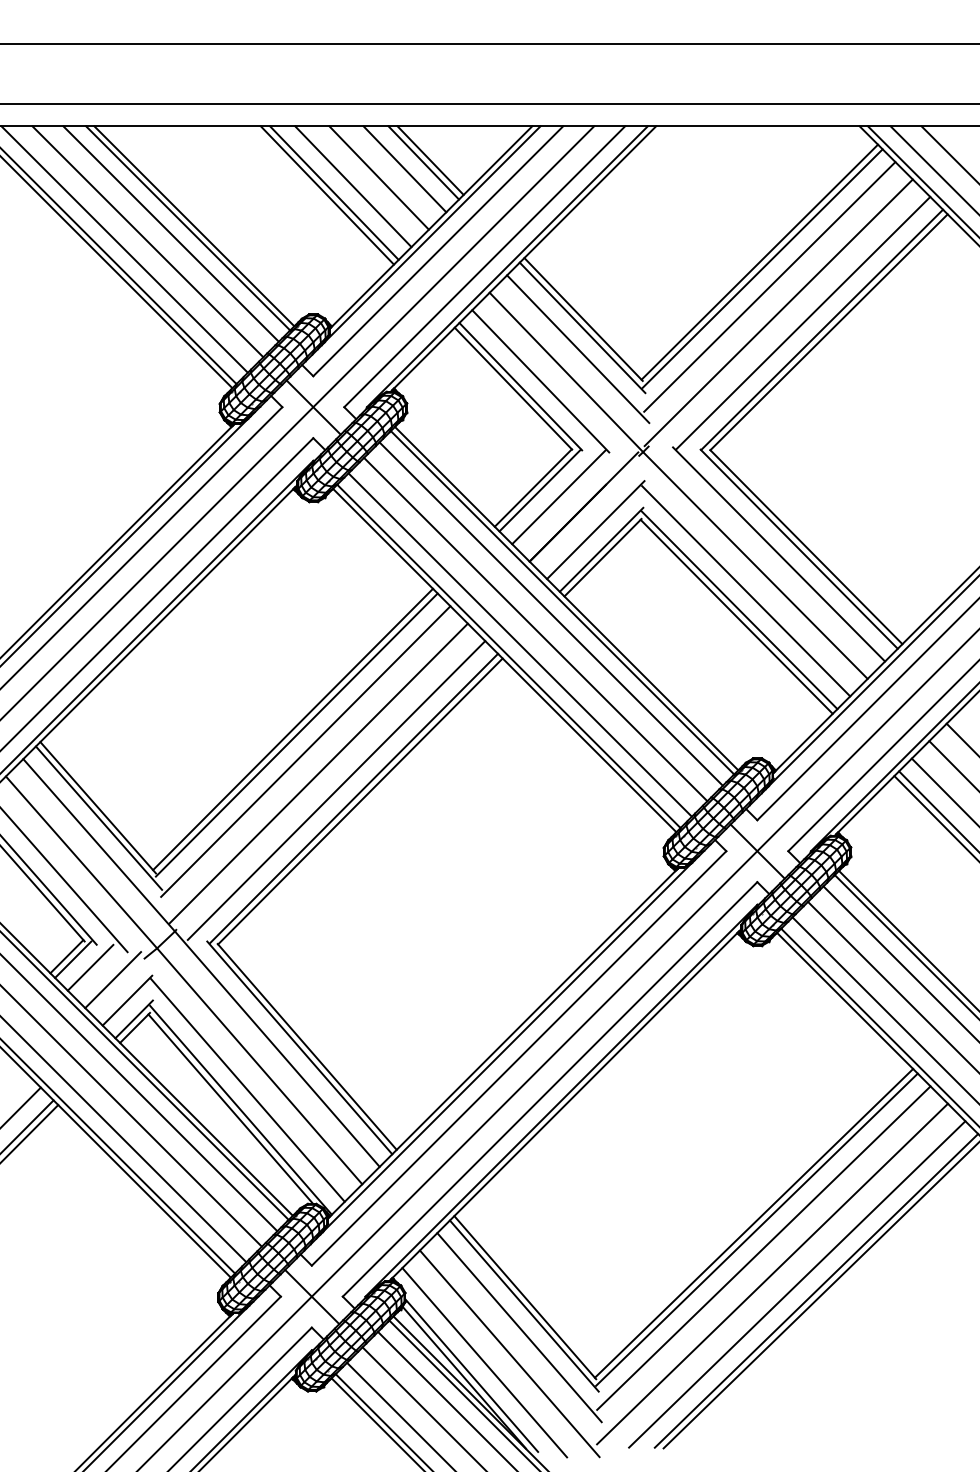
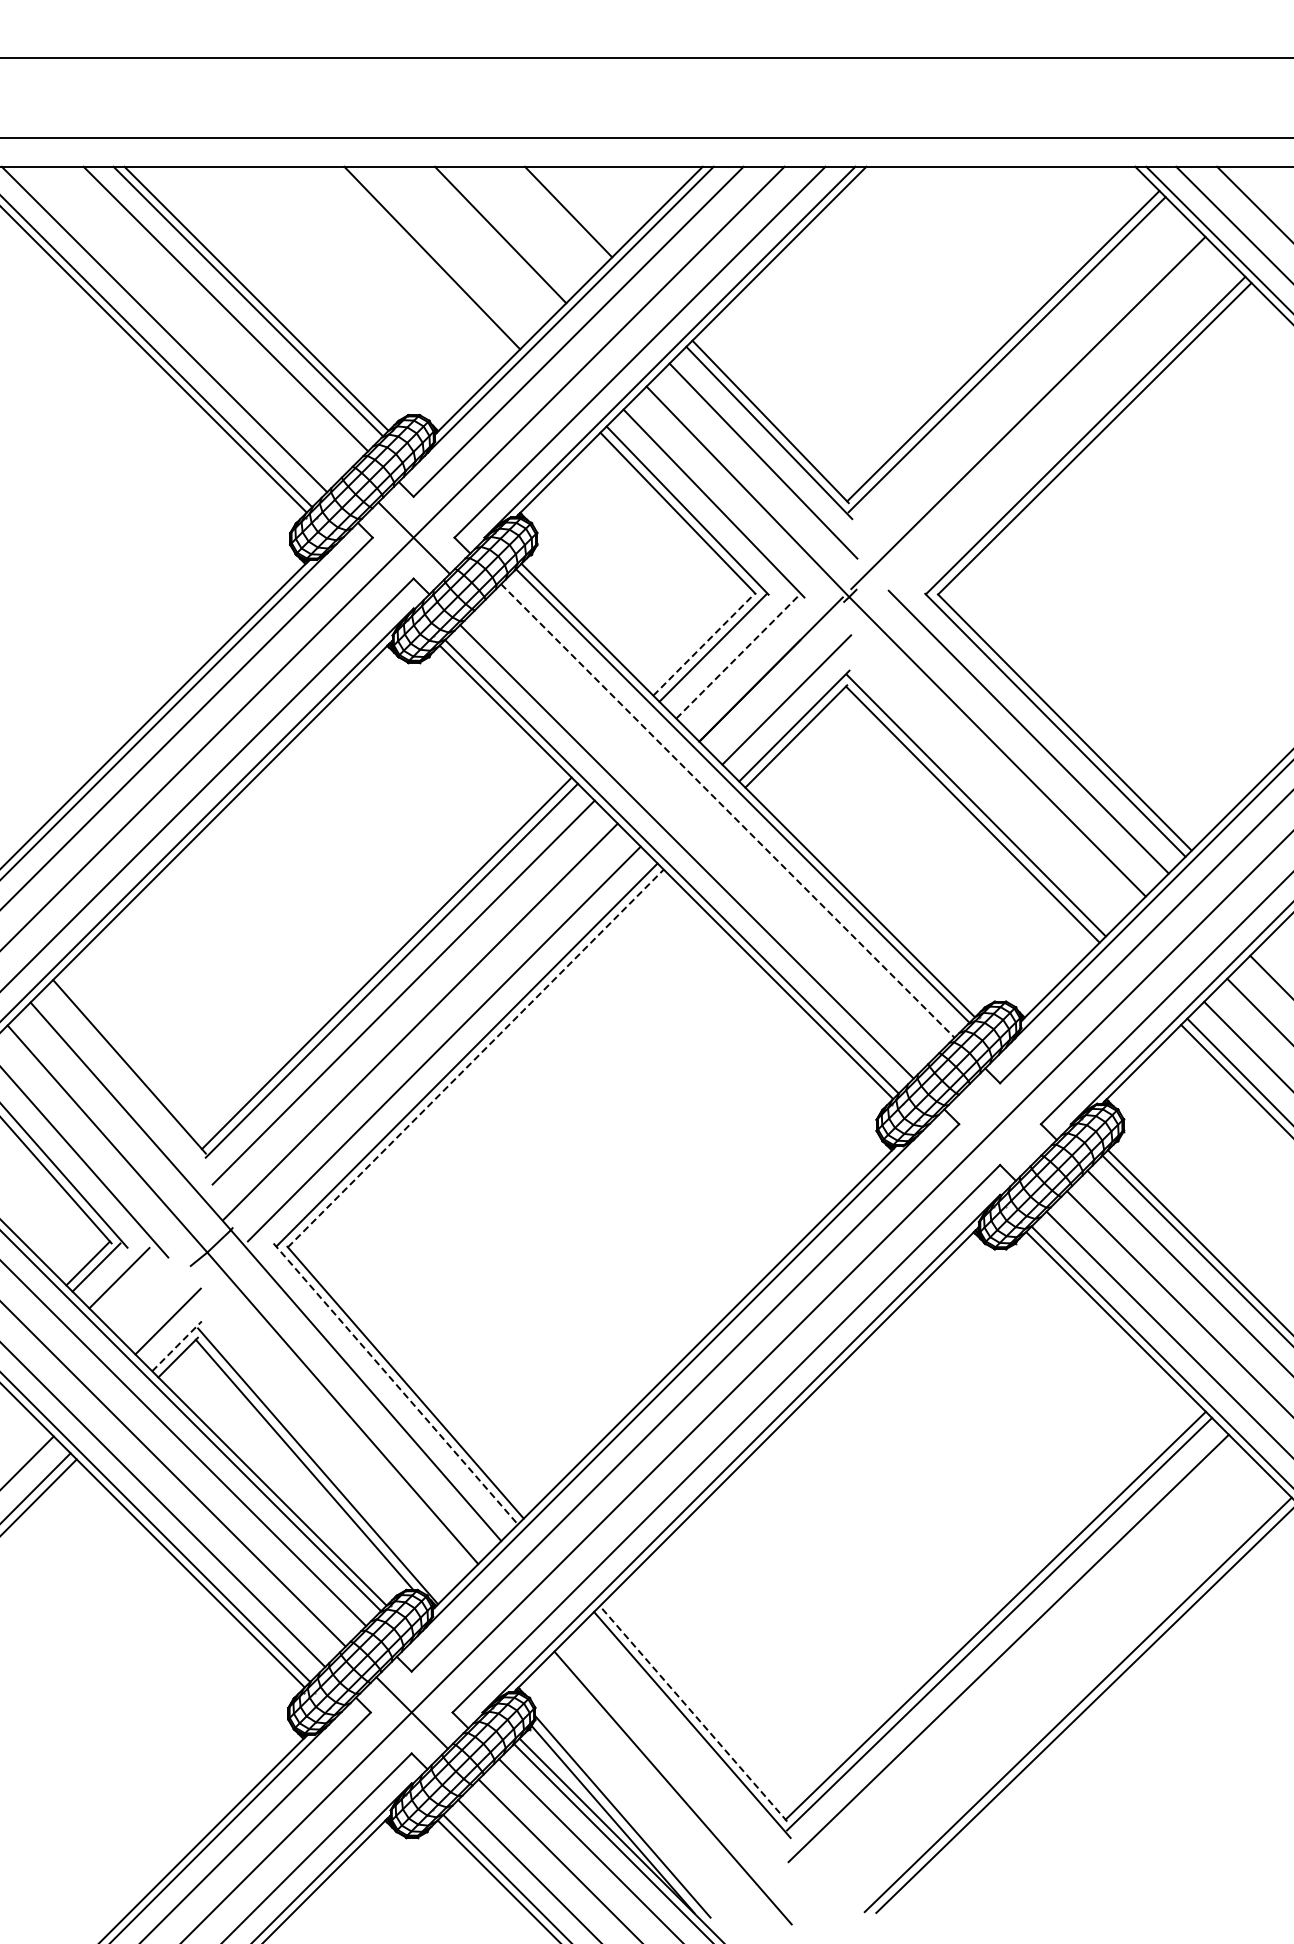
line: (423, 162) -> (559, 214), removed
line: (404, 169) -> (534, 223), removed
line: (353, 186) -> (466, 246), removed
line: (334, 192) -> (441, 254), removed
line: (147, 241) -> (194, 318), removed
line: (769, 286) -> (1016, 378), removed
line: (803, 323) -> (1060, 426), removed
line: (533, 488) -> (704, 644), solid -> dashed
line: (559, 497) -> (738, 656), solid -> dashed
line: (745, 591) -> (984, 780), removed
line: (550, 614) -> (727, 811), solid -> dashed
line: (535, 629) -> (707, 831), removed
line: (360, 801) -> (476, 1058), solid -> dashed
line: (98, 818) -> (130, 1080), removed
line: (757, 851) -> (1000, 1124), removed
line: (113, 980) -> (149, 1294), removed
line: (134, 1019) -> (177, 1346), solid -> dashed
line: (300, 1048) -> (396, 1384), solid -> dashed
line: (248, 1089) -> (327, 1439), removed
line: (772, 1273) -> (1019, 1682), removed
line: (797, 1283) -> (1052, 1695), removed
line: (525, 1297) -> (693, 1713), solid -> dashed
line: (519, 1327) -> (685, 1753), removed
line: (484, 1362) -> (639, 1799), removed

